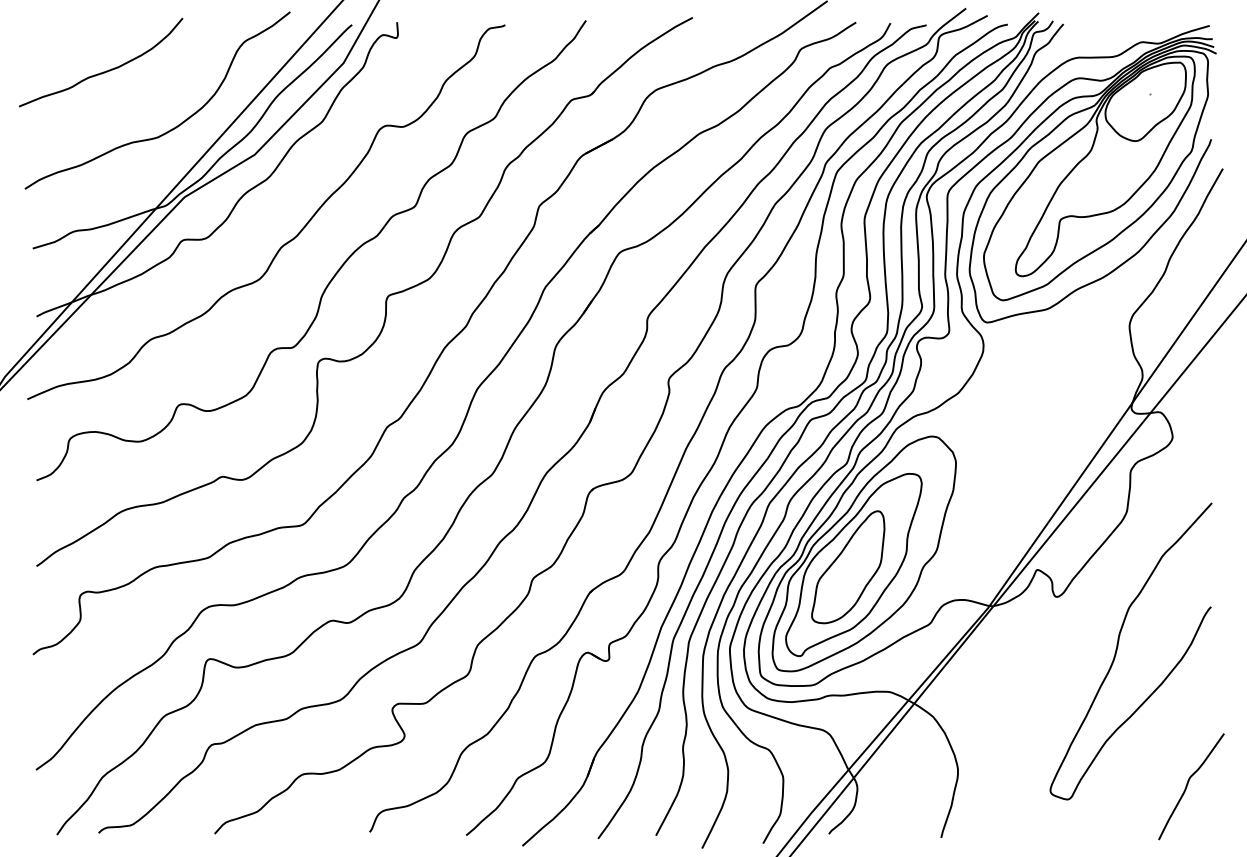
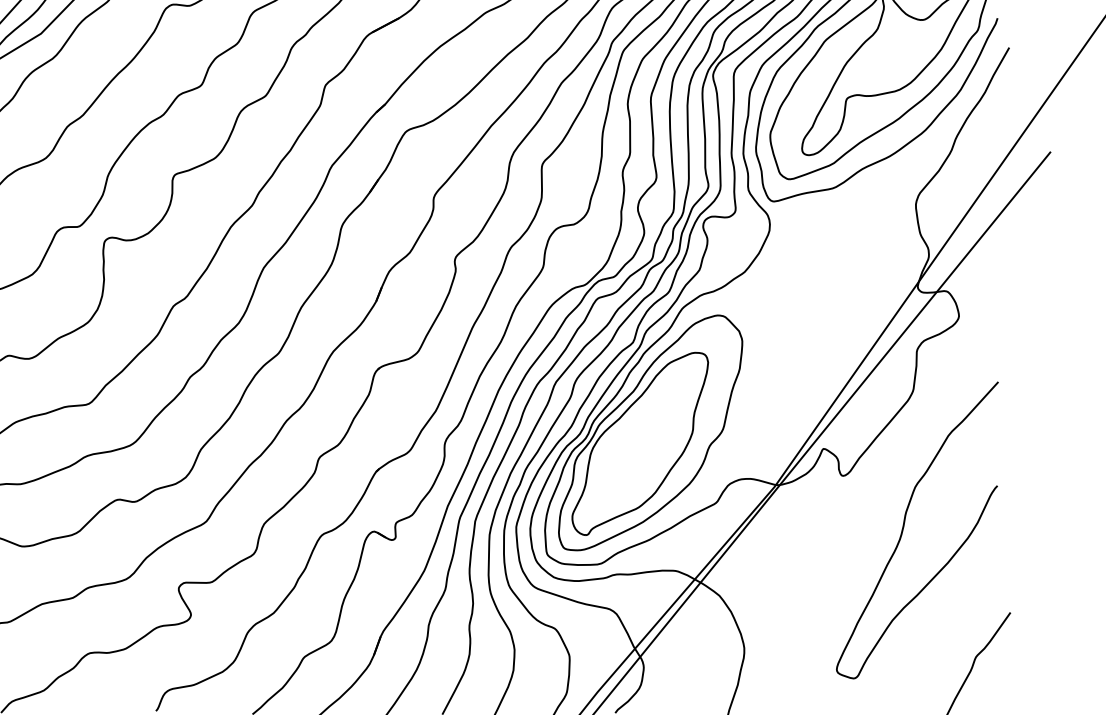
part: (848, 567) -> (634, 446), removed

